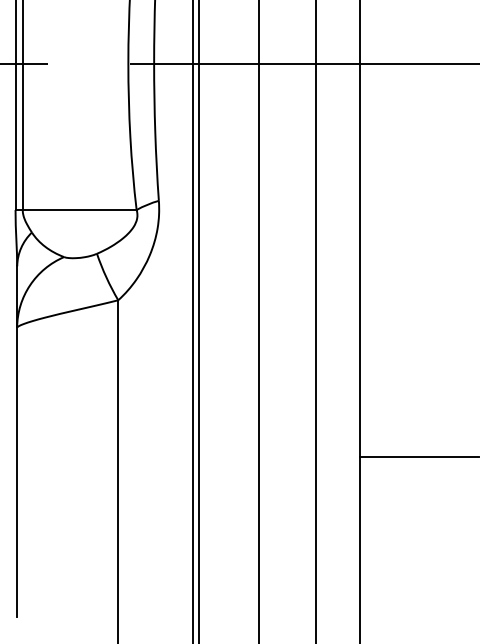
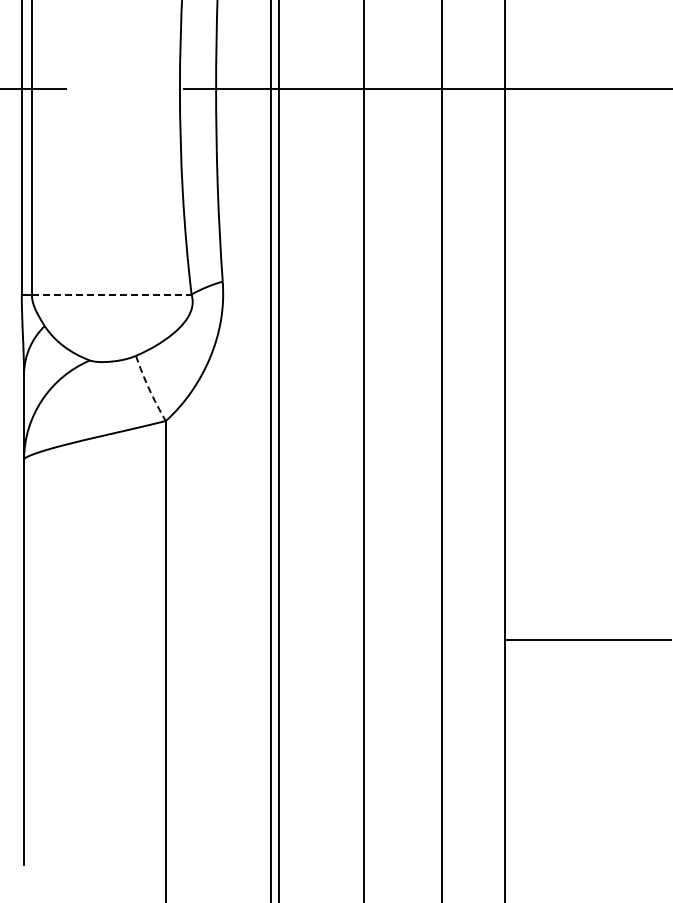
line: (79, 210) -> (111, 294), solid -> dashed
arc: (106, 277) -> (149, 389), solid -> dashed

